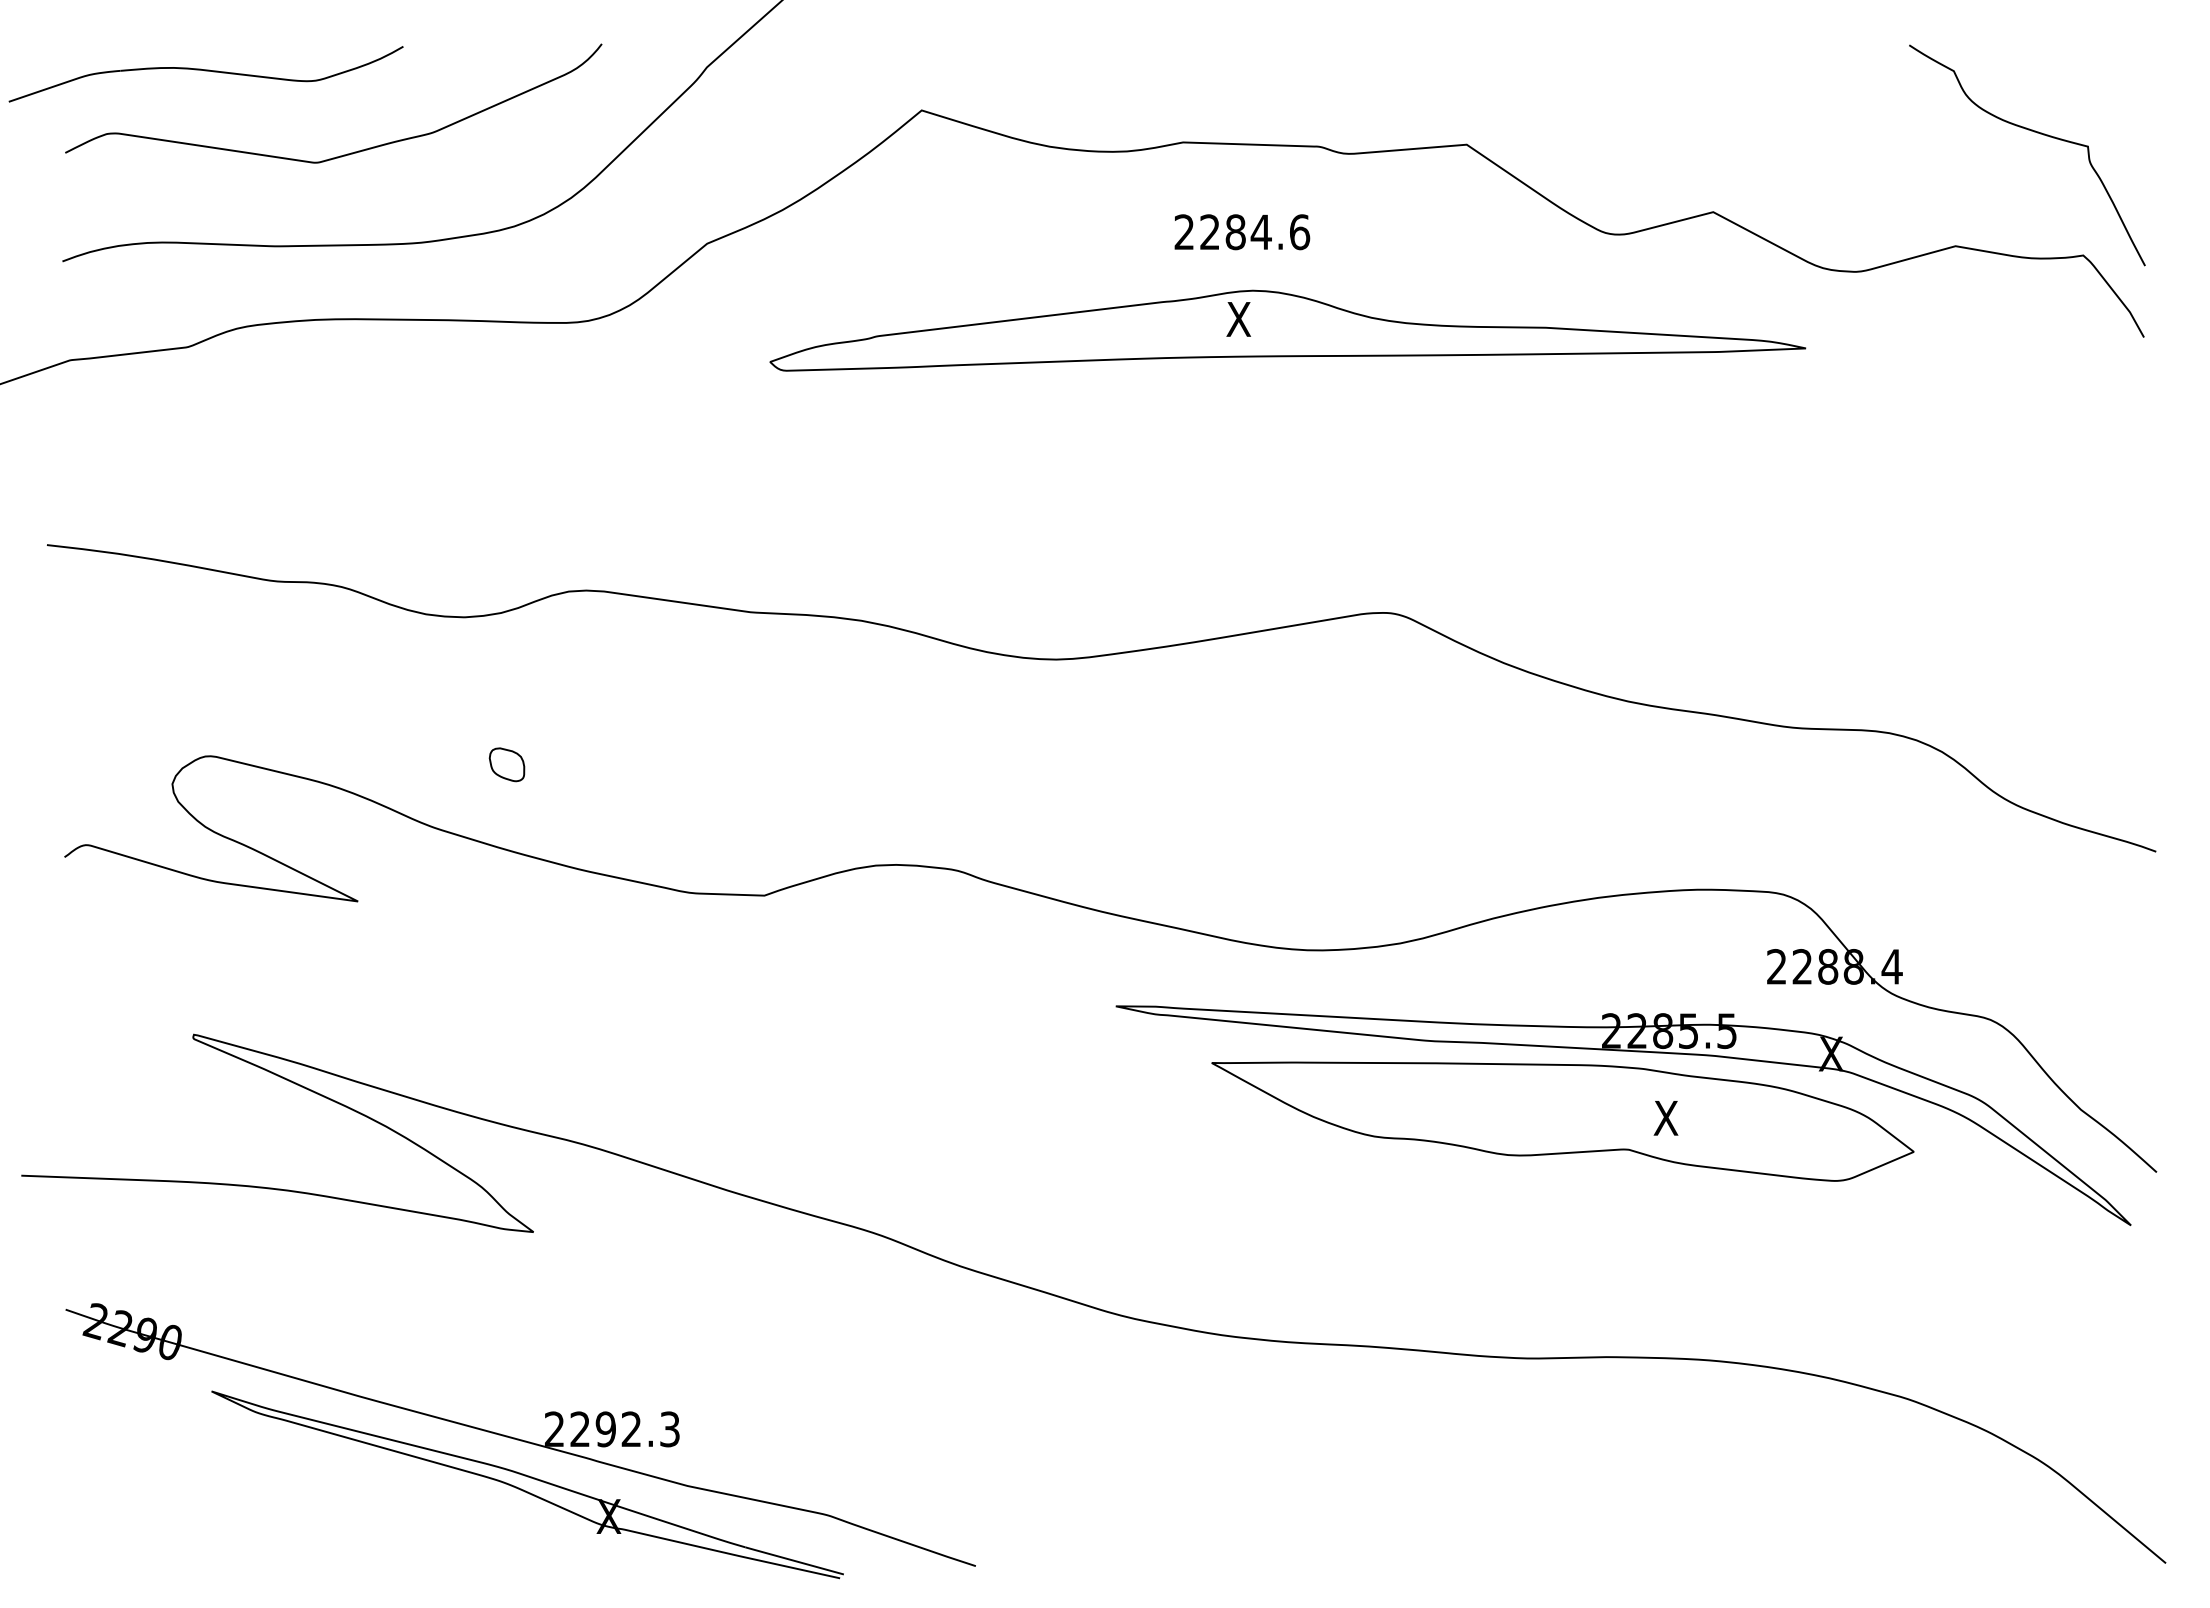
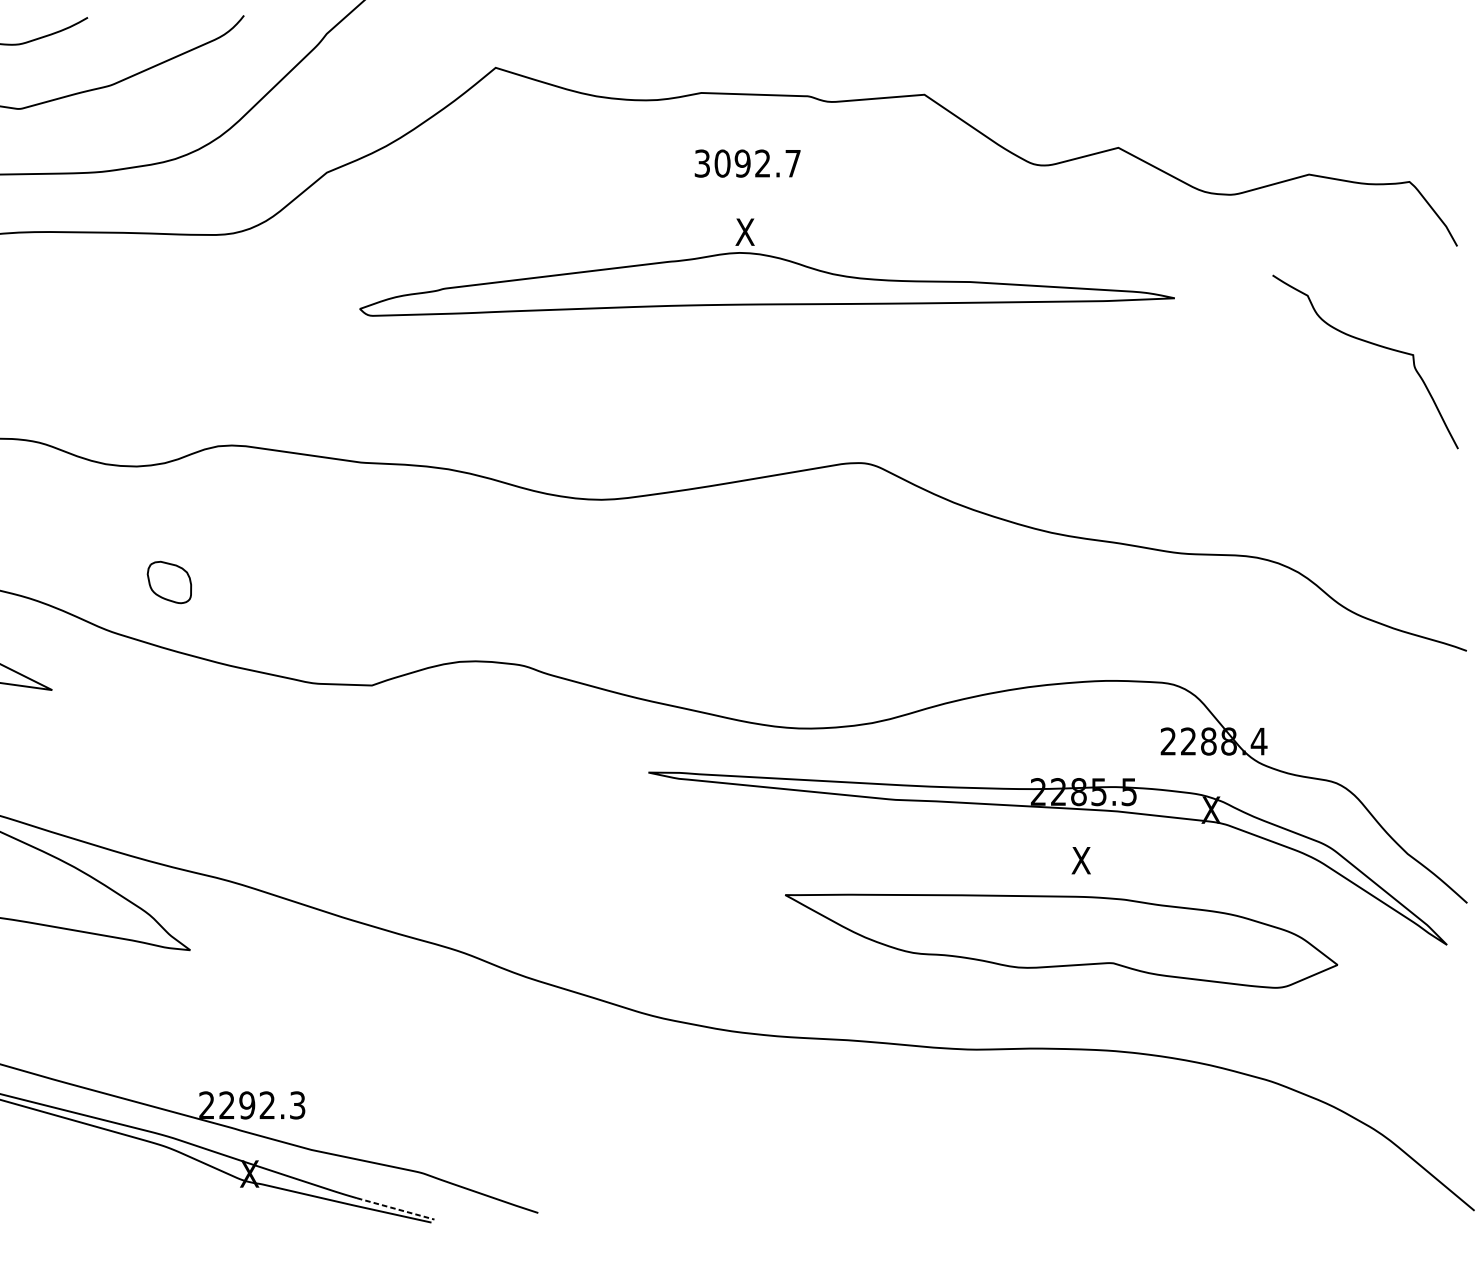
curve: (2034, 132) -> (1371, 343), moved
text: (1242, 232) -> (748, 163), 2284.6 -> 3092.7
part: (1287, 330) -> (766, 284), moved
part: (506, 764) -> (169, 582), size x1.6
part: (1562, 1121) -> (1061, 941), moved
line: (793, 1560) -> (394, 1208), solid -> dashed

